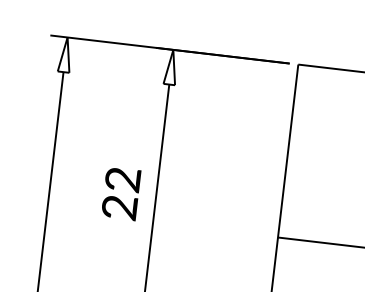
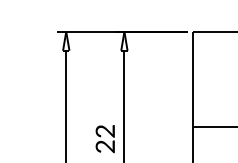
text: (119, 194) -> (104, 139), moved

